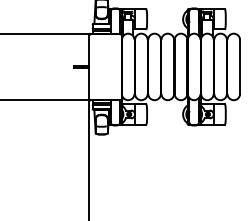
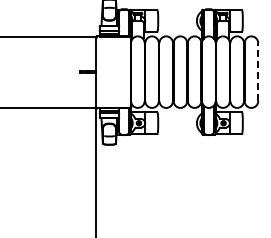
line: (240, 67) -> (258, 72), solid -> dashed

